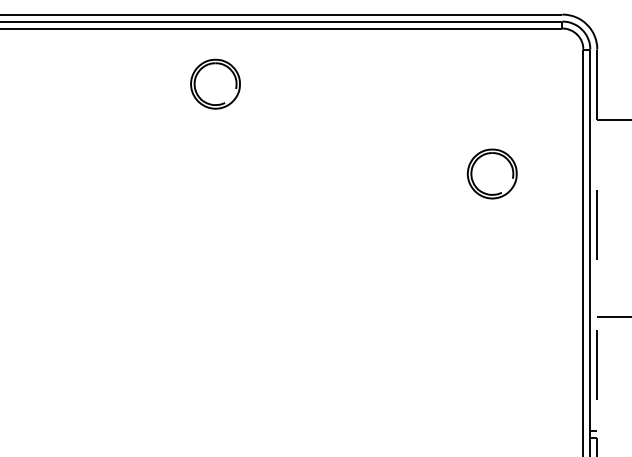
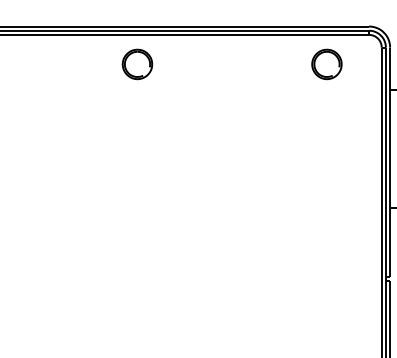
part: (215, 84) -> (137, 64), moved
part: (491, 174) -> (326, 64), moved
line: (597, 240) -> (390, 162), dashed -> solid

